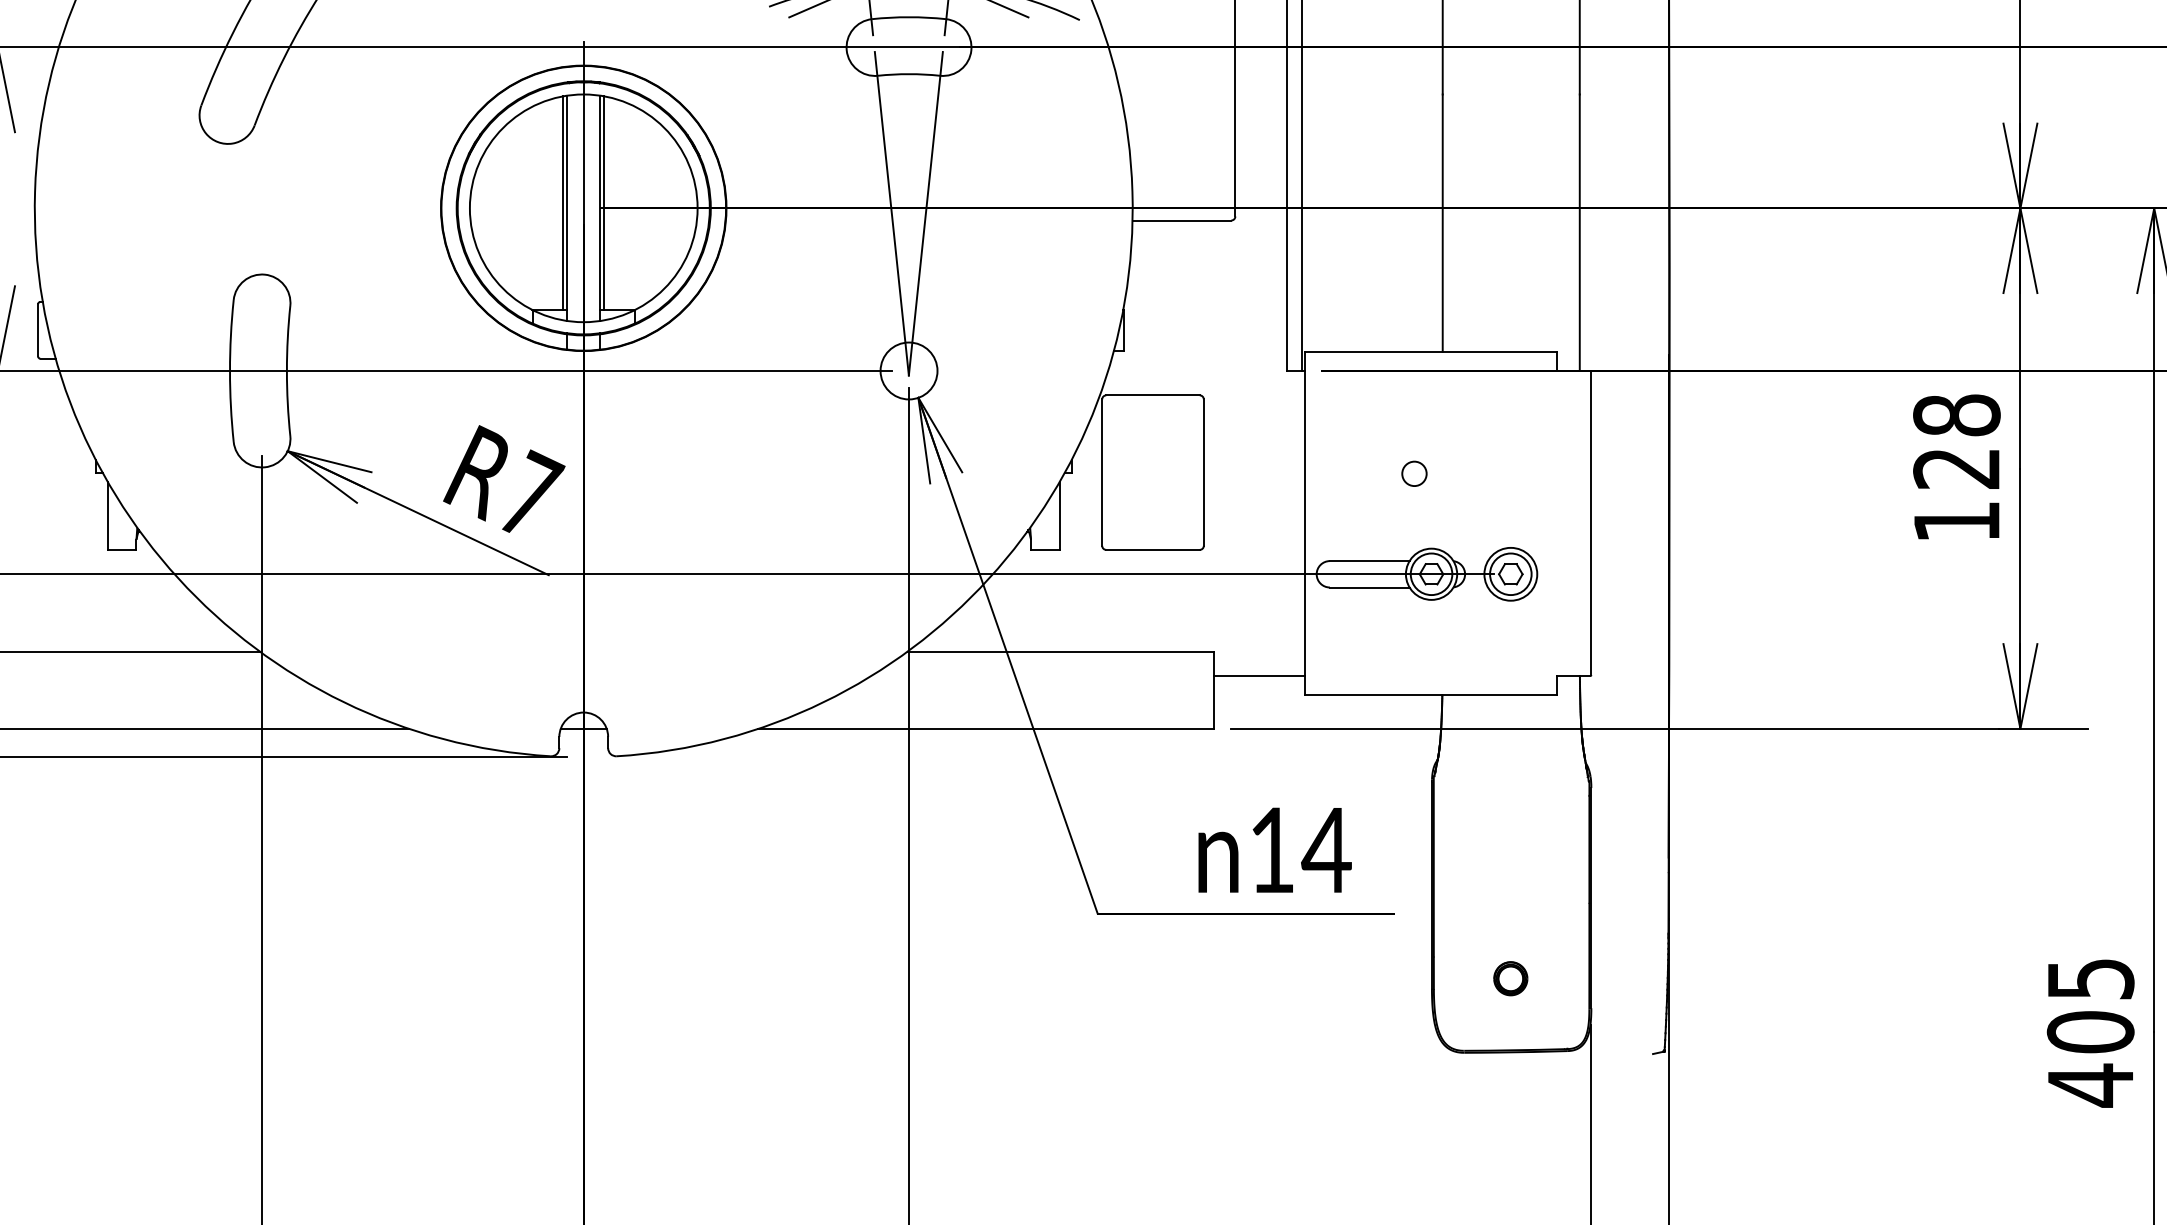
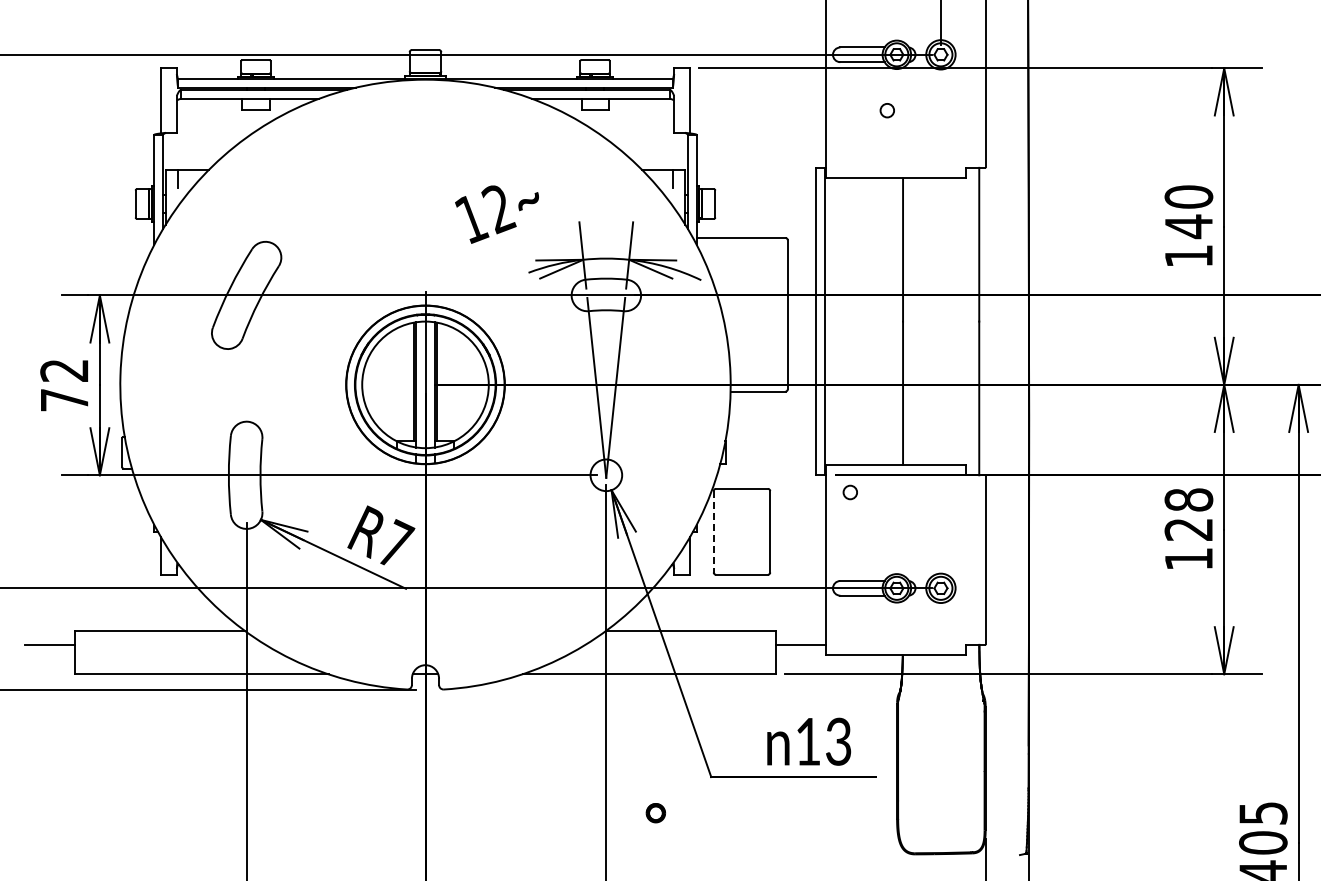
line: (1101, 472) -> (713, 531), solid -> dashed
circle: (1412, 473) -> (849, 492), moved
text: (1326, 849) -> (838, 741), 14 -> 13
part: (1510, 979) -> (655, 813), moved

